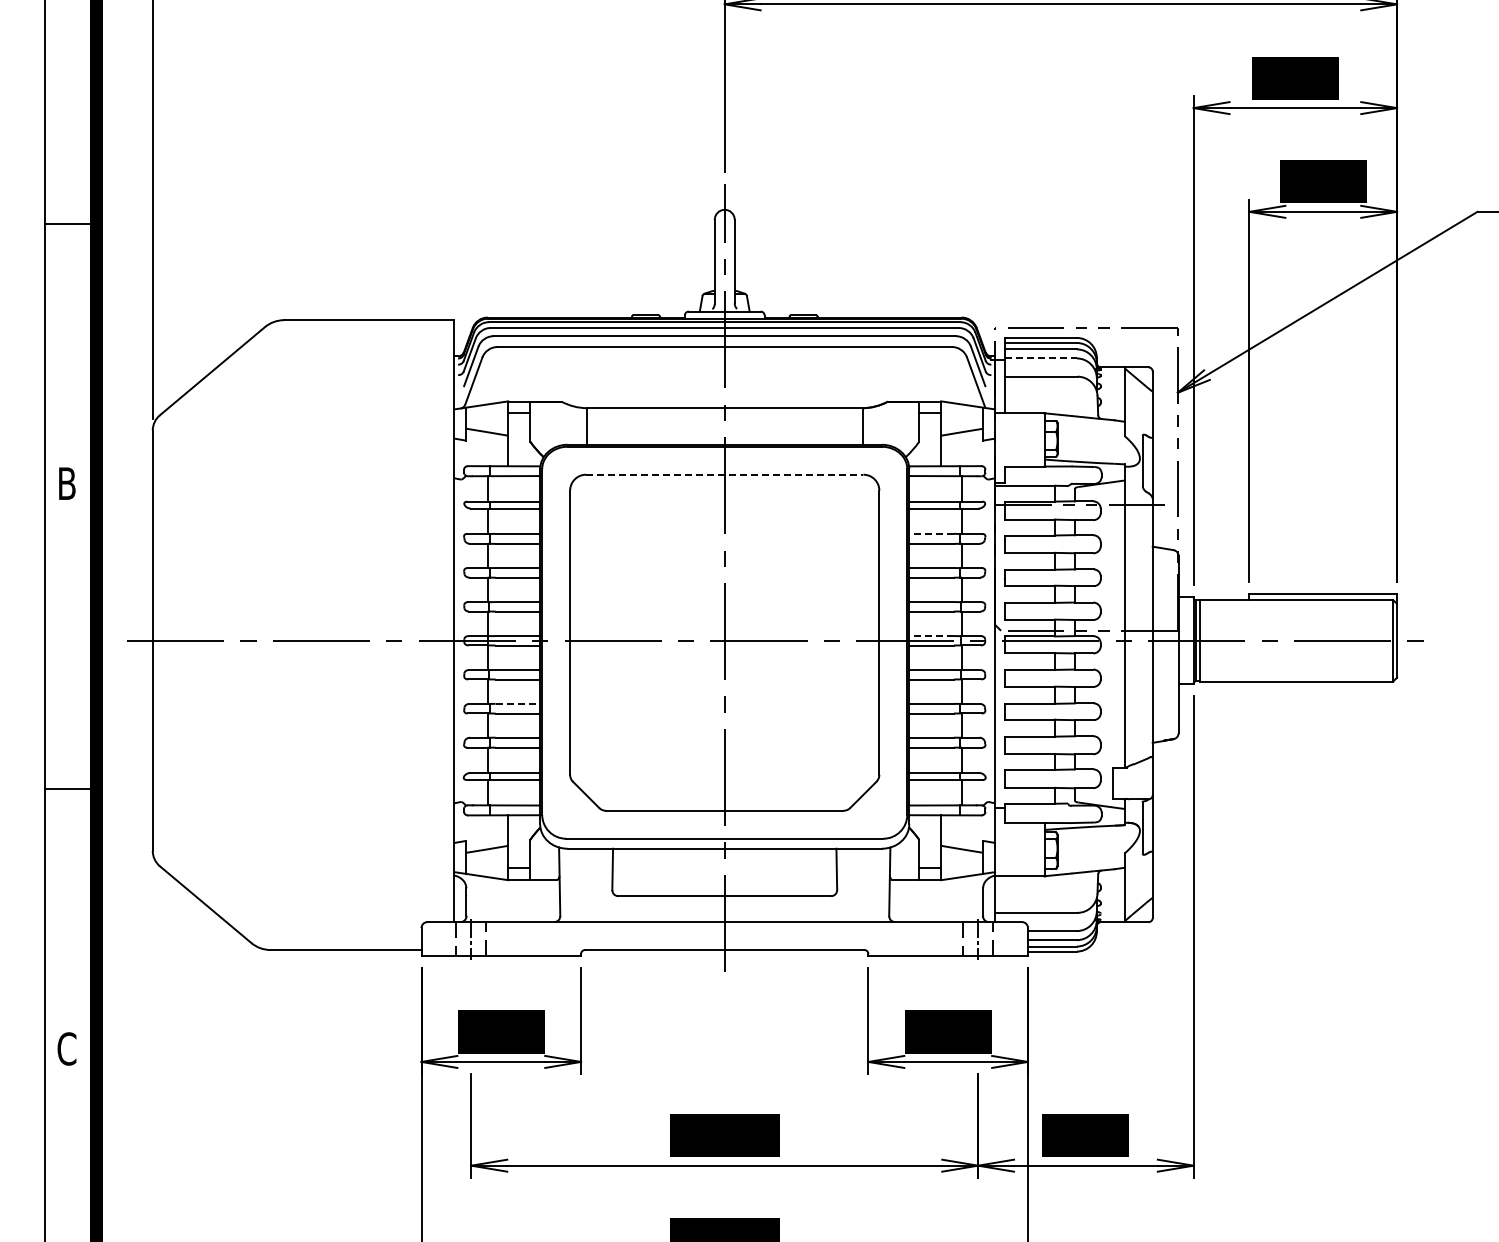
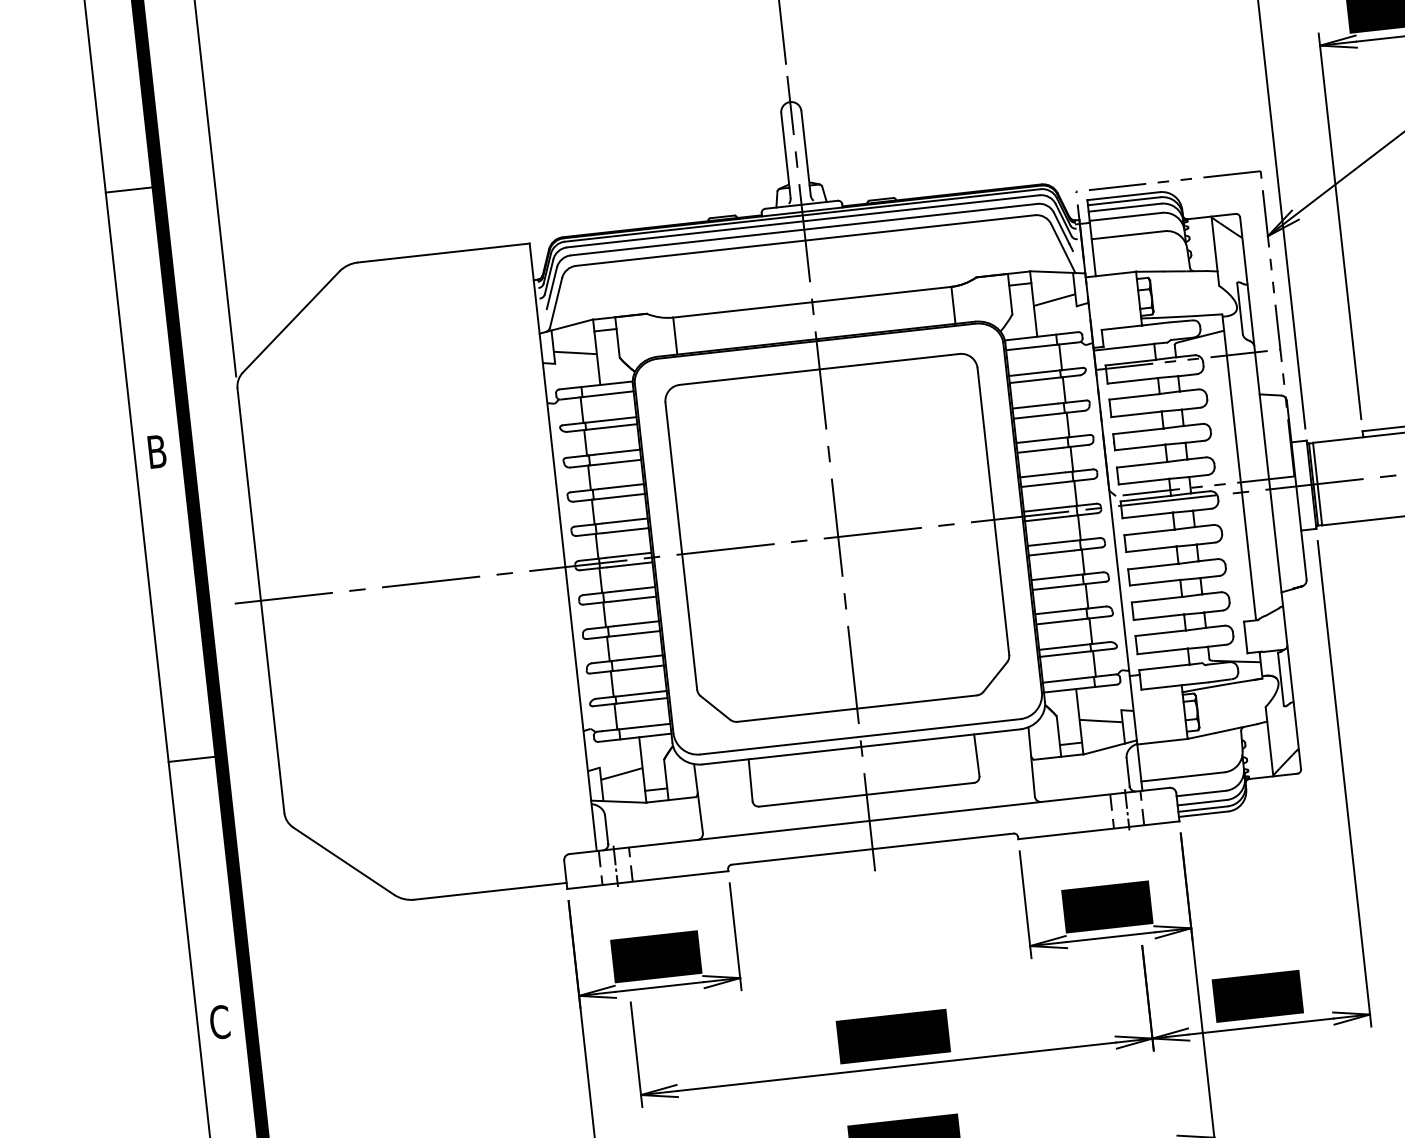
line: (1040, 358) -> (1125, 216), dashed -> solid
line: (724, 474) -> (819, 369), dashed -> solid
line: (931, 533) -> (1034, 405), dashed -> solid
line: (931, 636) -> (1046, 509), dashed -> solid
line: (518, 703) -> (637, 623), dashed -> solid

